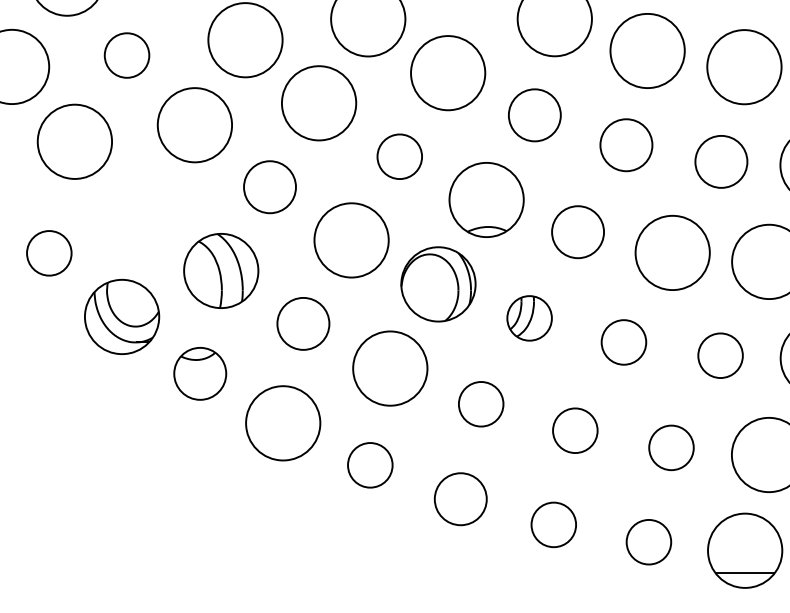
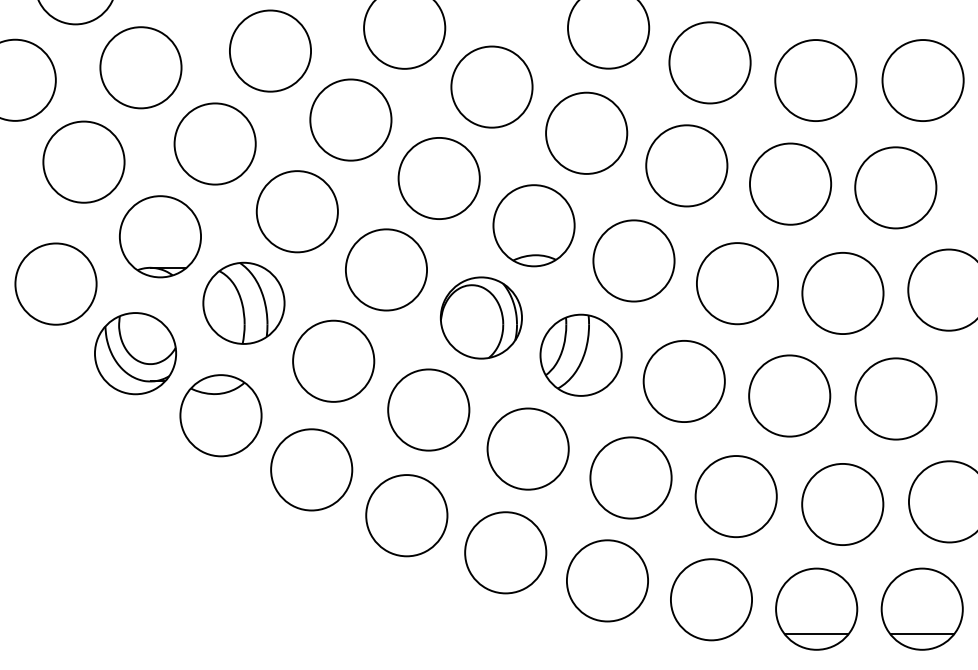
part: (126, 55) -> (140, 67), size x1.67
part: (534, 114) -> (586, 132), size x1.43
part: (626, 144) -> (686, 165), size x1.43
part: (399, 156) -> (438, 178), size x1.67
part: (721, 161) -> (790, 183), size x1.43
part: (269, 186) -> (296, 211), size x1.43
part: (144, 209) -> (160, 236), added
part: (577, 231) -> (633, 260), size x1.43
part: (48, 252) -> (55, 283), size x1.67
part: (529, 317) -> (580, 354), size x1.67
part: (303, 323) -> (333, 360), size x1.43
part: (623, 342) -> (683, 381), size x1.67
part: (720, 355) -> (789, 395), size x1.67
part: (199, 373) -> (220, 415), size x1.43
part: (480, 403) -> (527, 448), size x1.67
part: (574, 430) -> (630, 477), size x1.67
part: (670, 447) -> (735, 496), size x1.67
part: (369, 465) -> (406, 515), size x1.67
part: (460, 498) -> (505, 552), size x1.43
part: (553, 524) -> (607, 580), size x1.67
part: (648, 541) -> (711, 599), size x1.67

